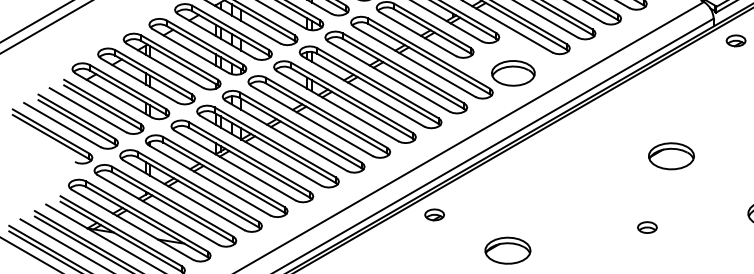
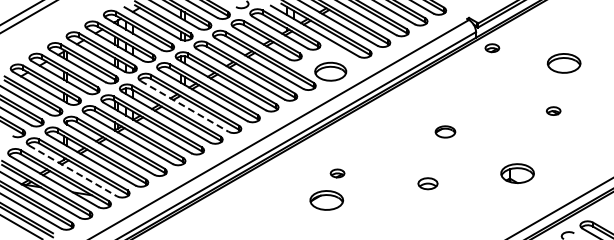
line: (311, 121) -> (184, 106), solid -> dashed
part: (671, 155) -> (445, 131), size x0.6
line: (157, 209) -> (72, 170), solid -> dashed
part: (434, 214) -> (337, 173), moved
part: (646, 227) -> (427, 183), size x1.4

